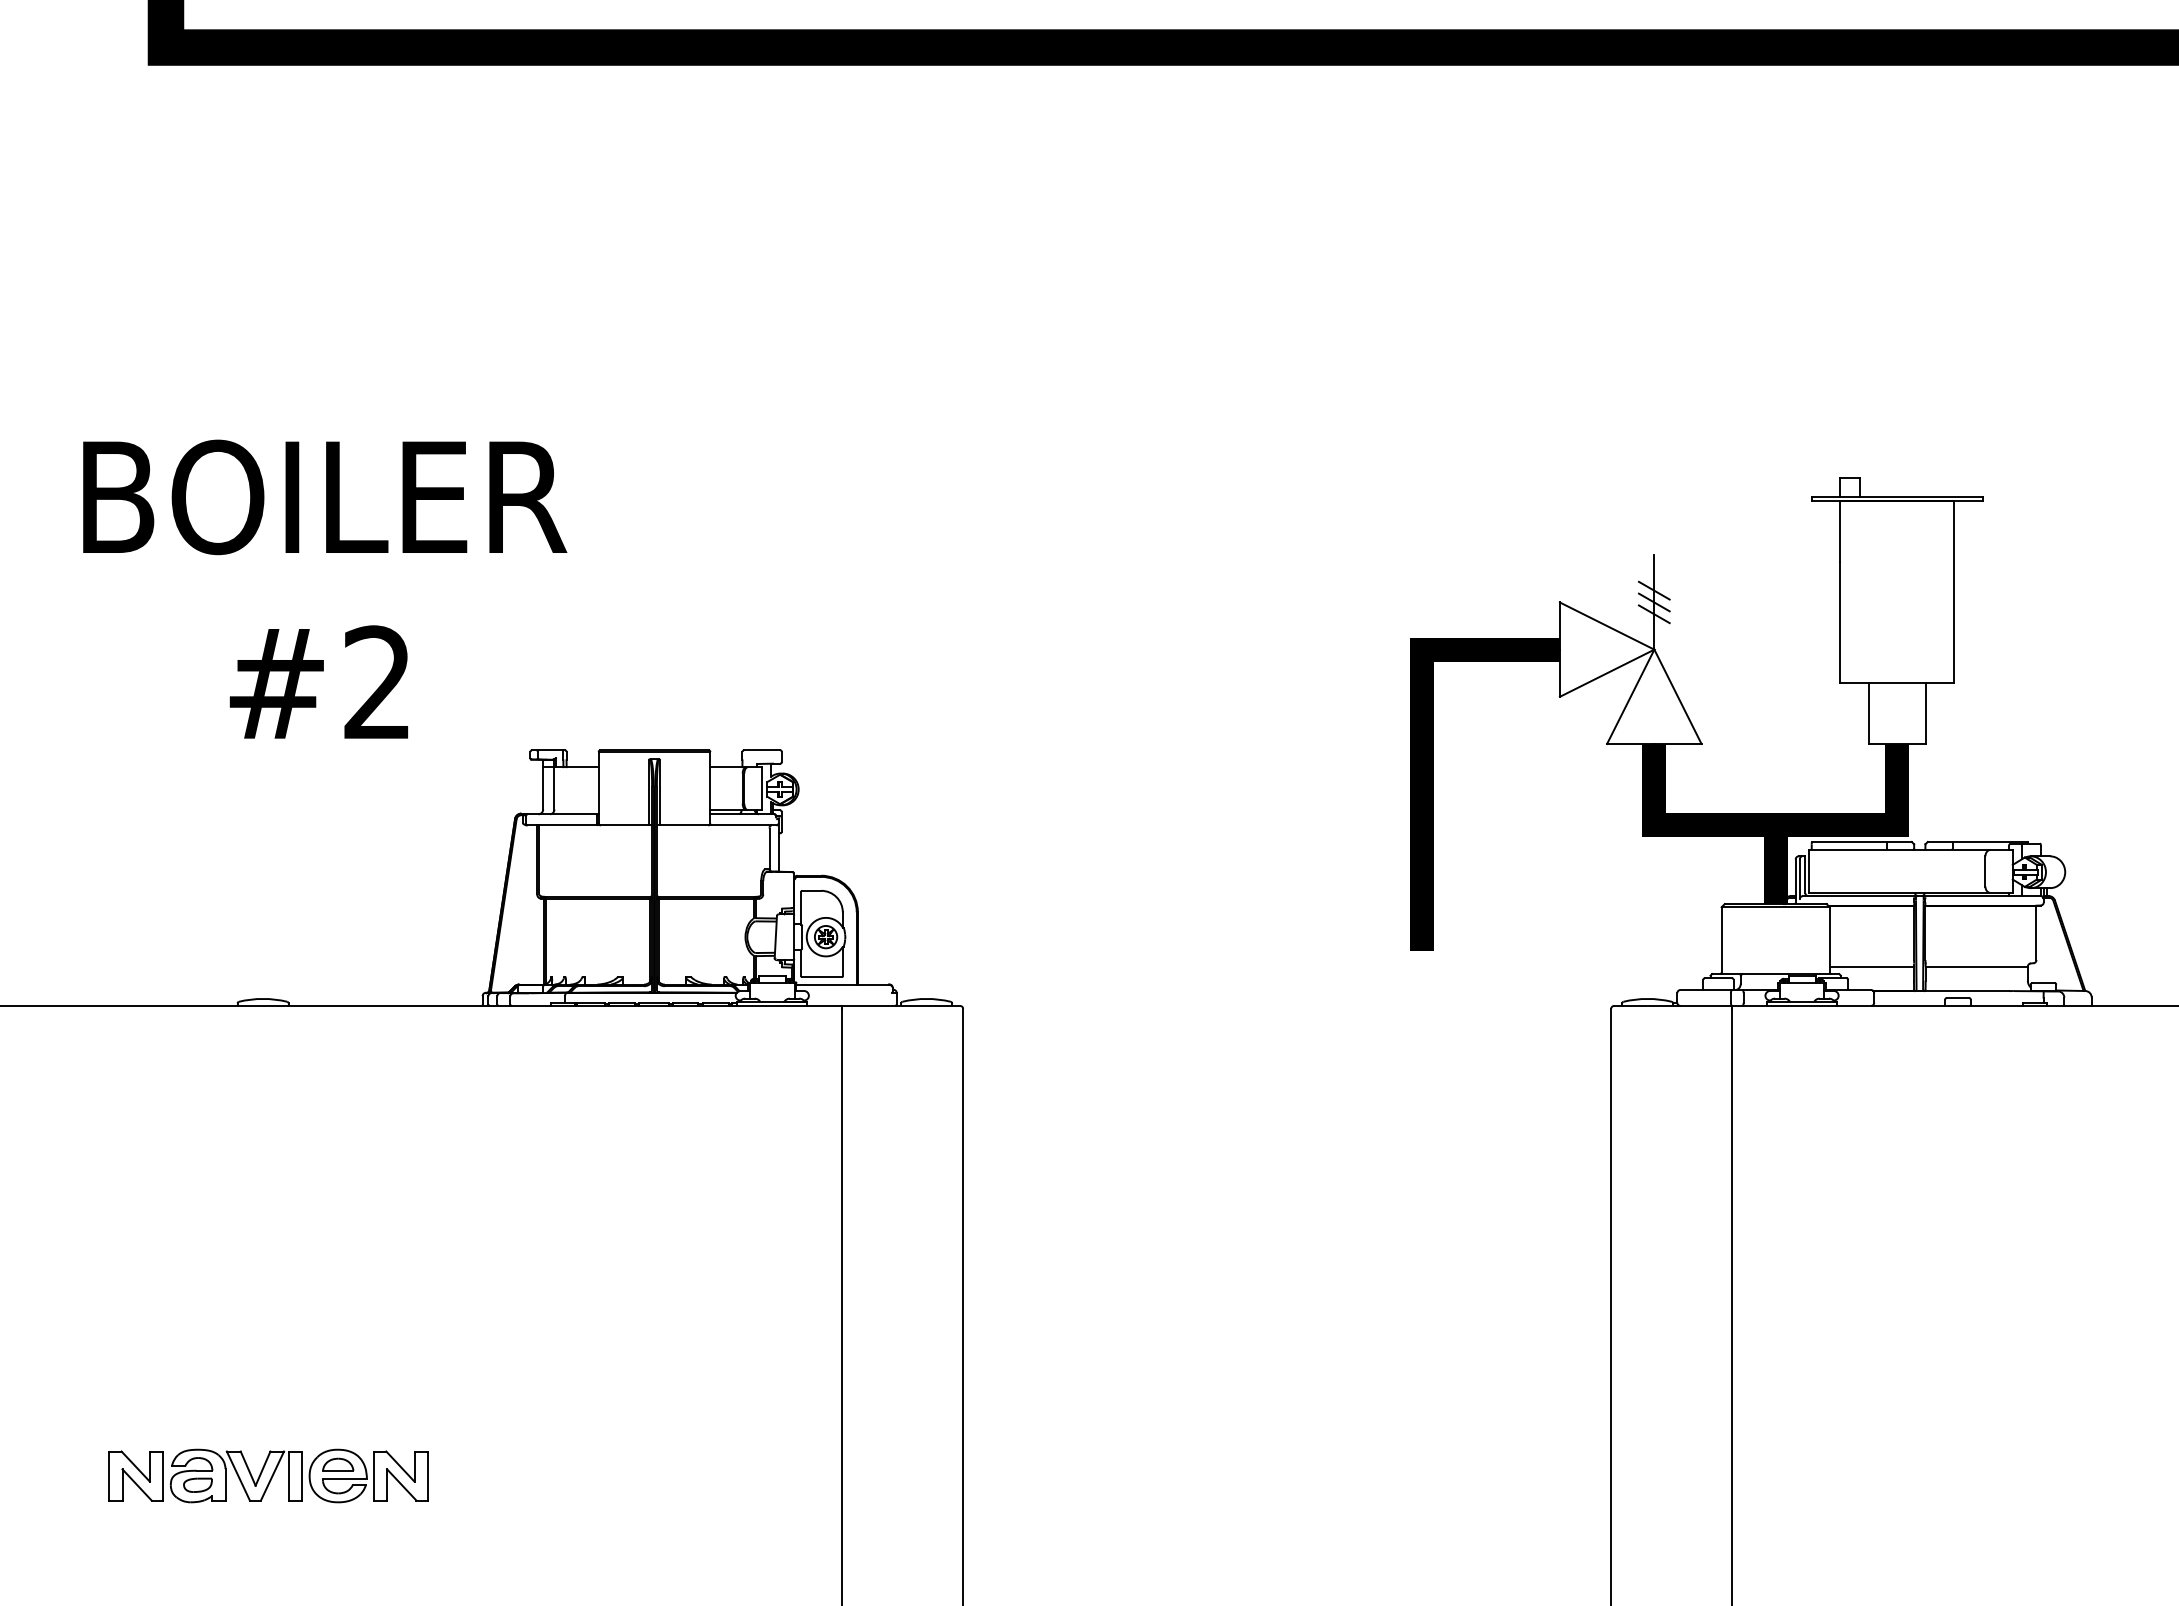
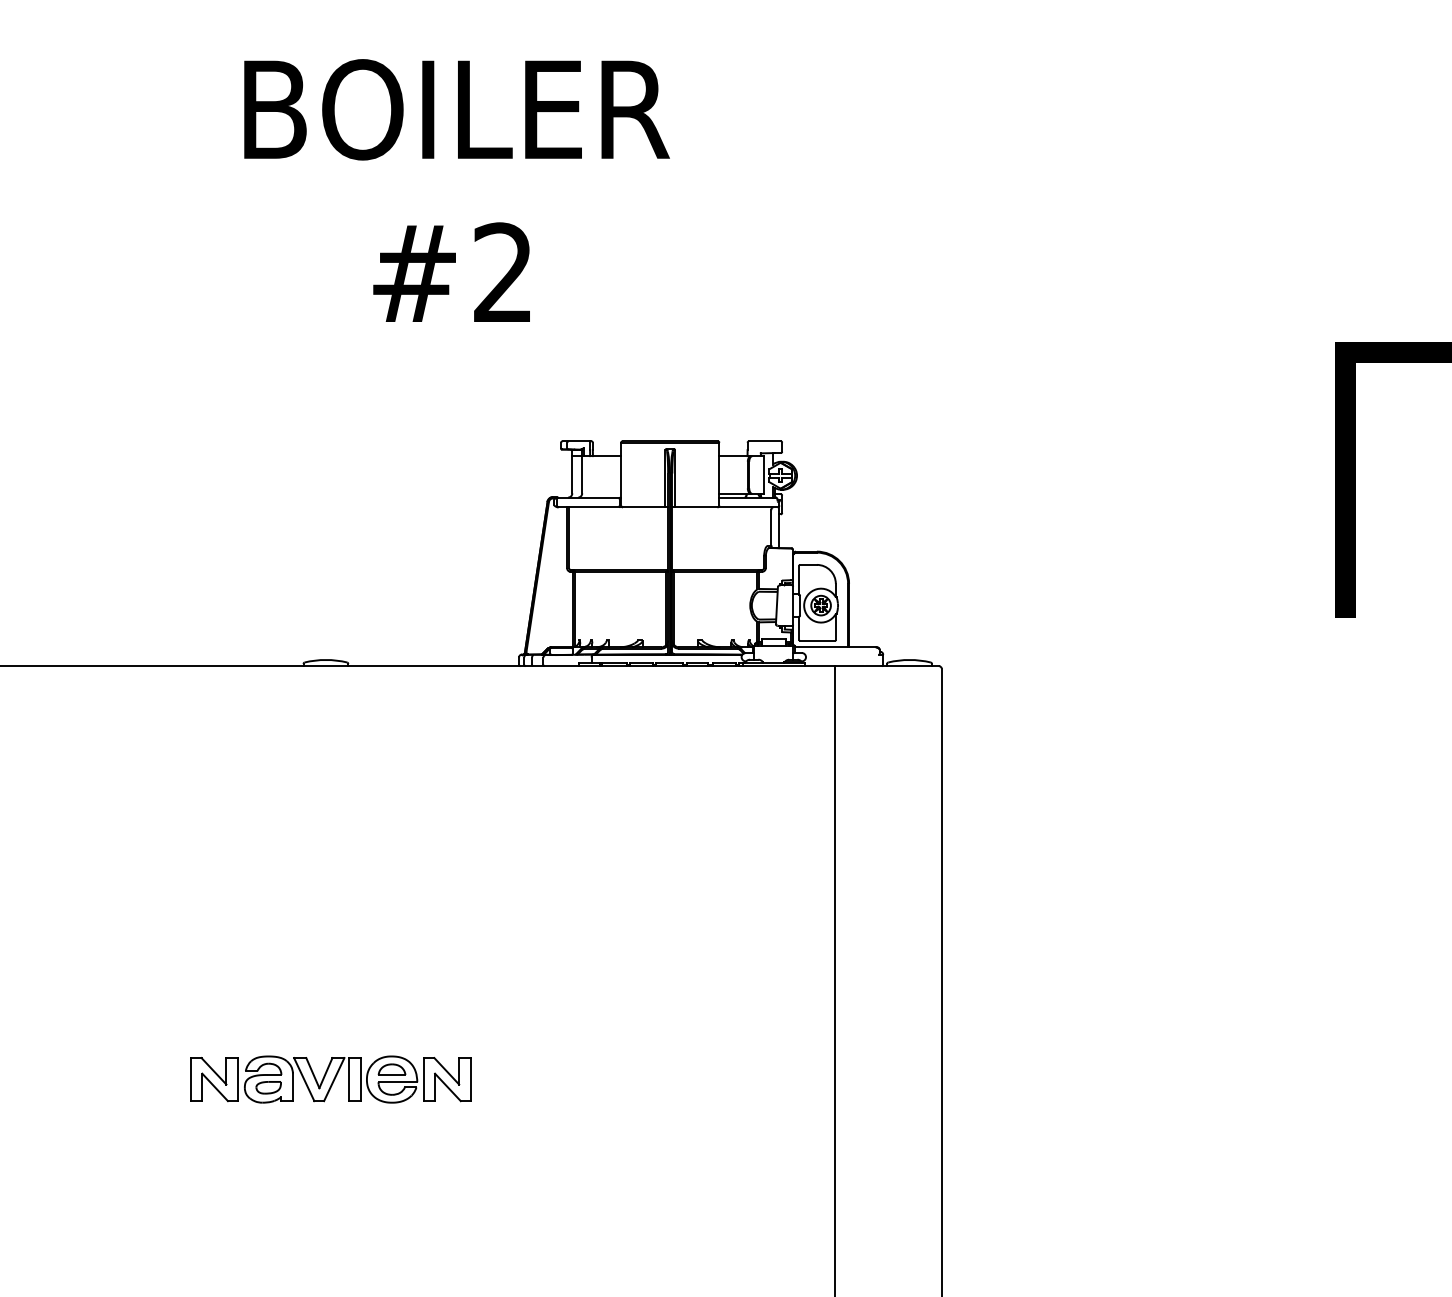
text: (325, 588) -> (457, 189), moved

